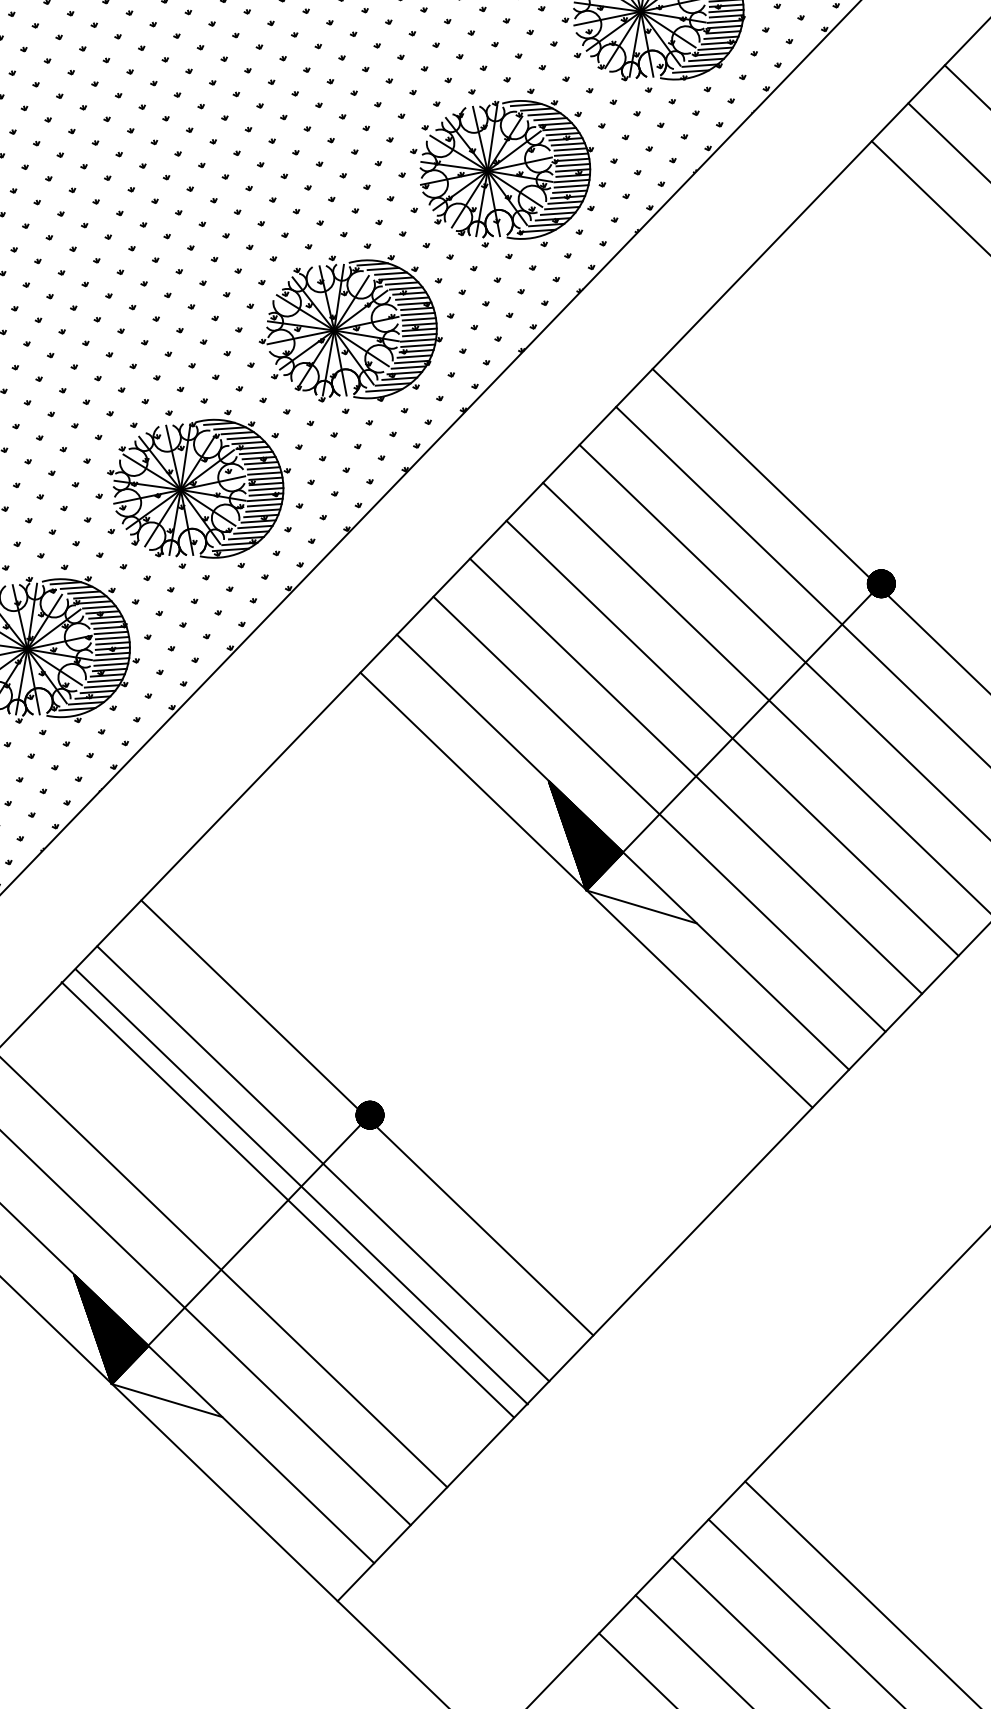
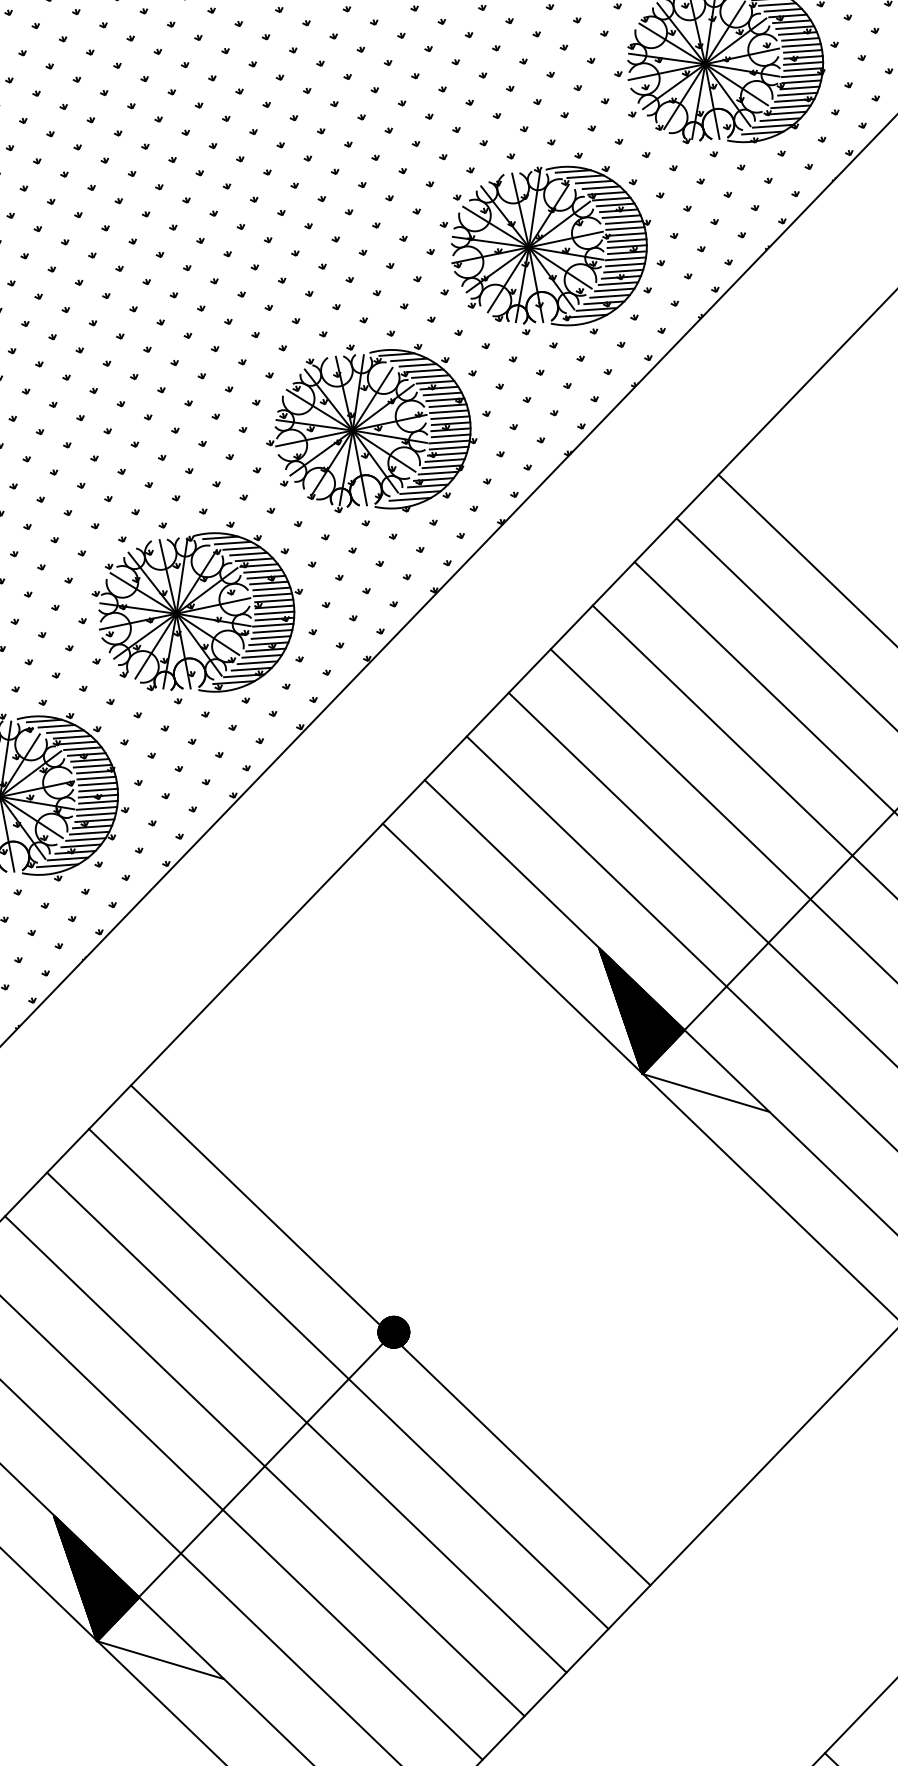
line: (323, 1163) -> (307, 1422), moved
line: (301, 1186) -> (348, 1378), moved
line: (287, 1199) -> (264, 1465), moved

